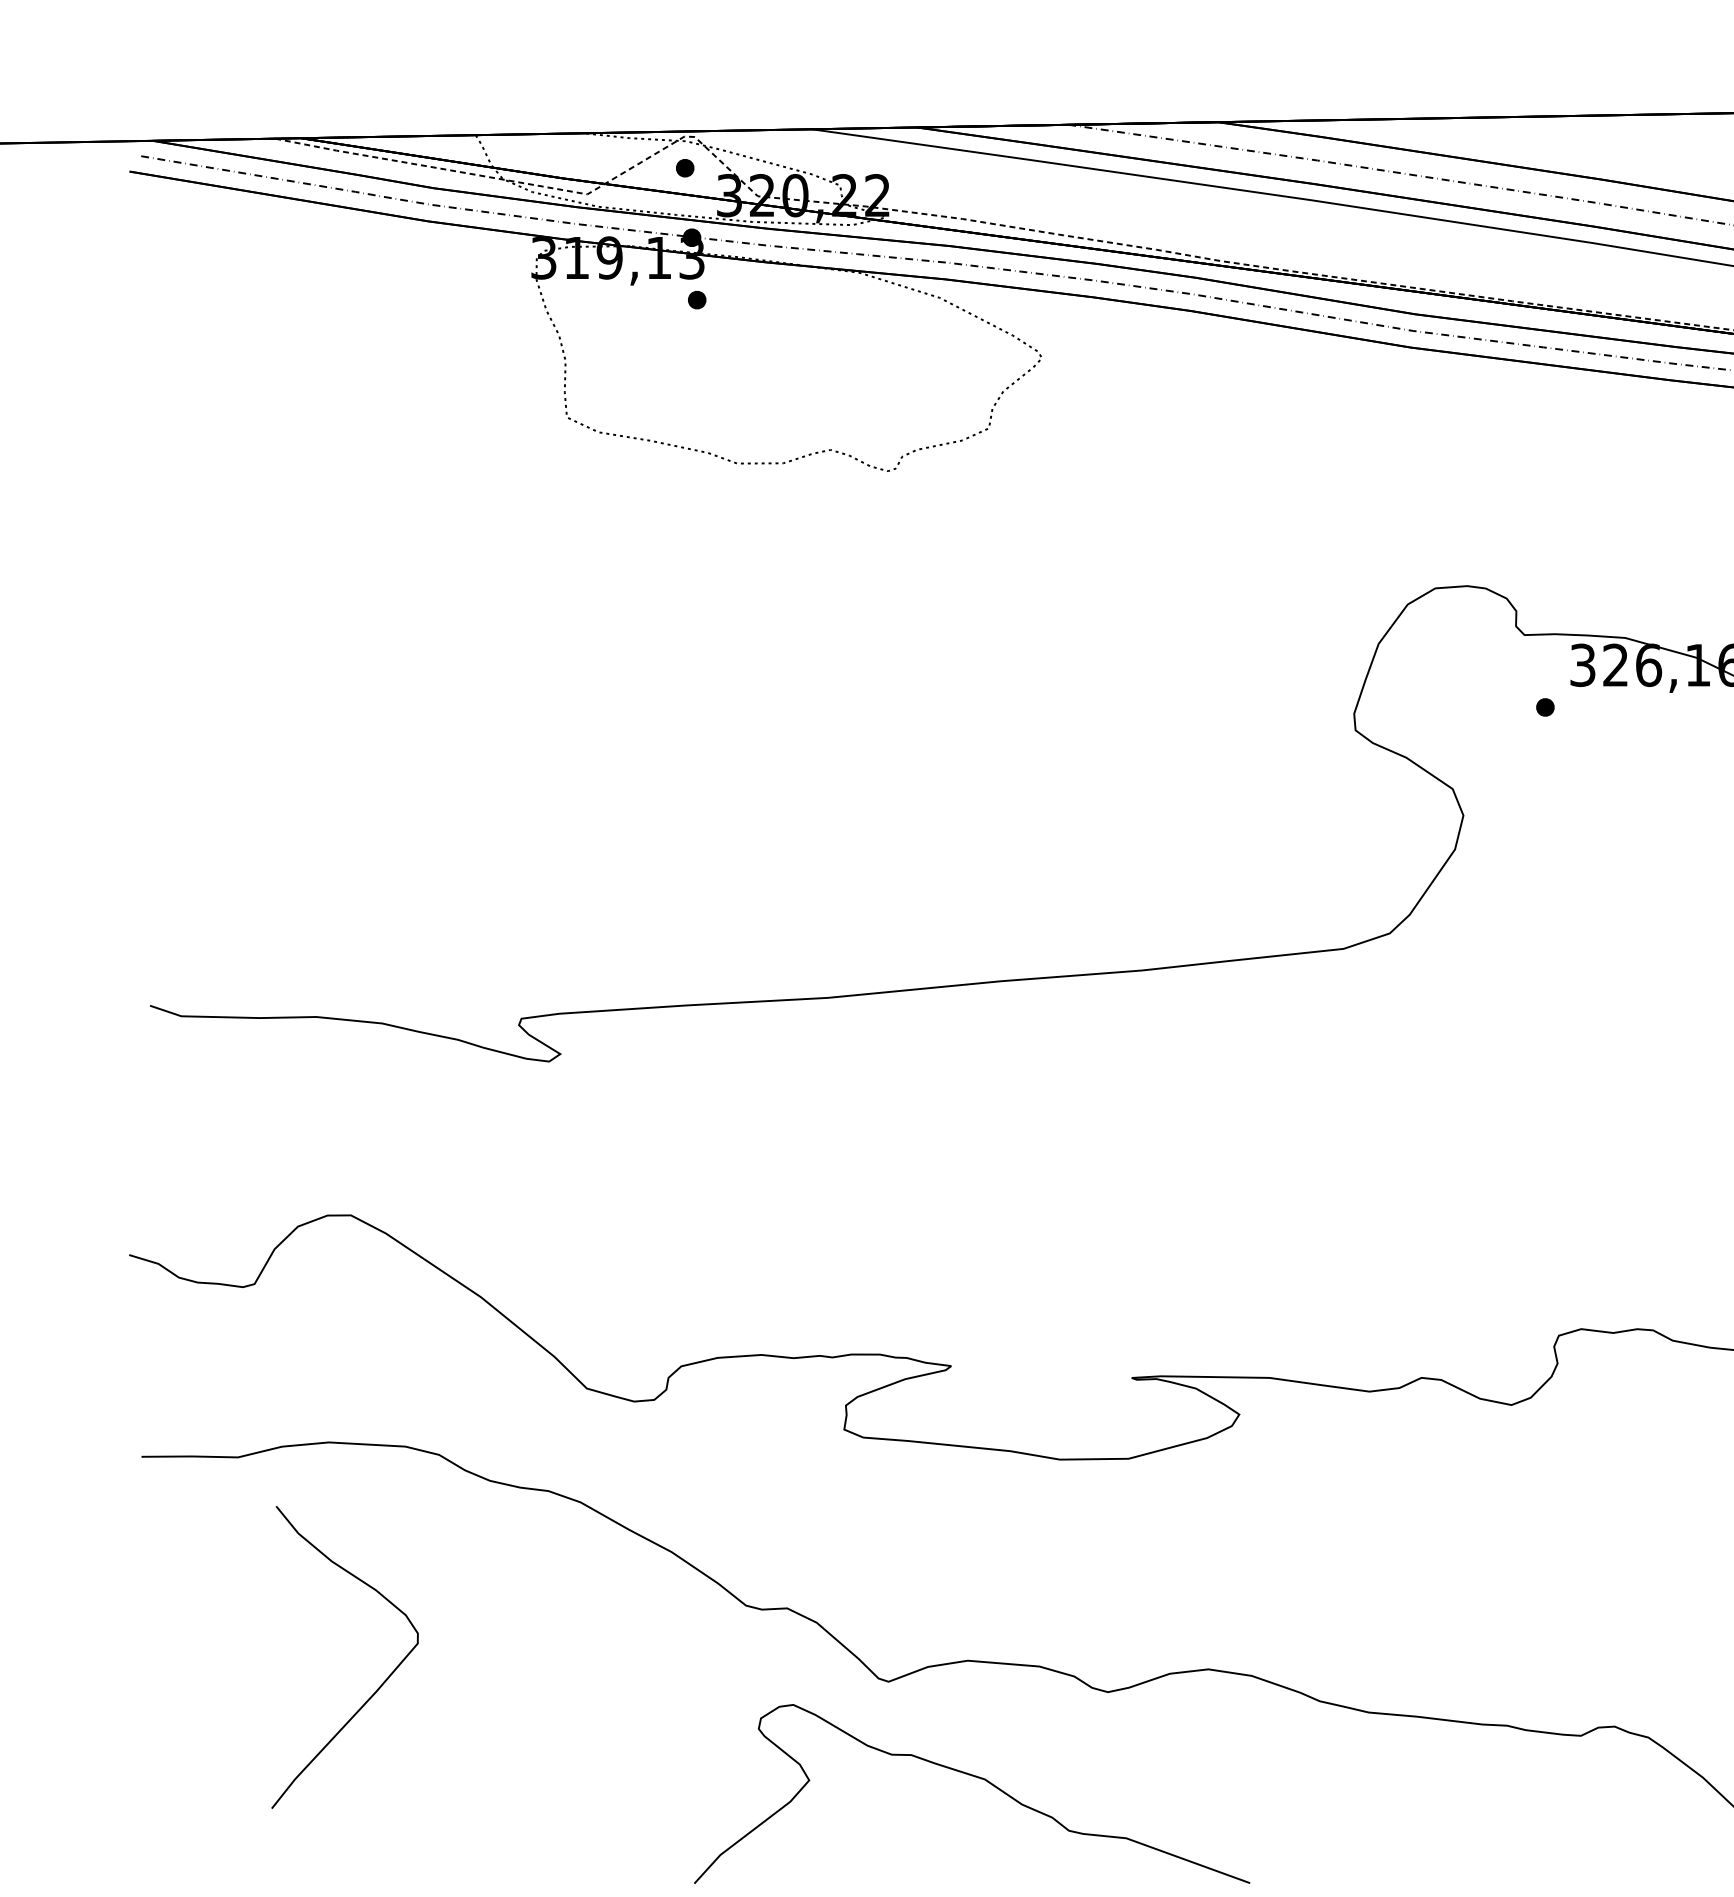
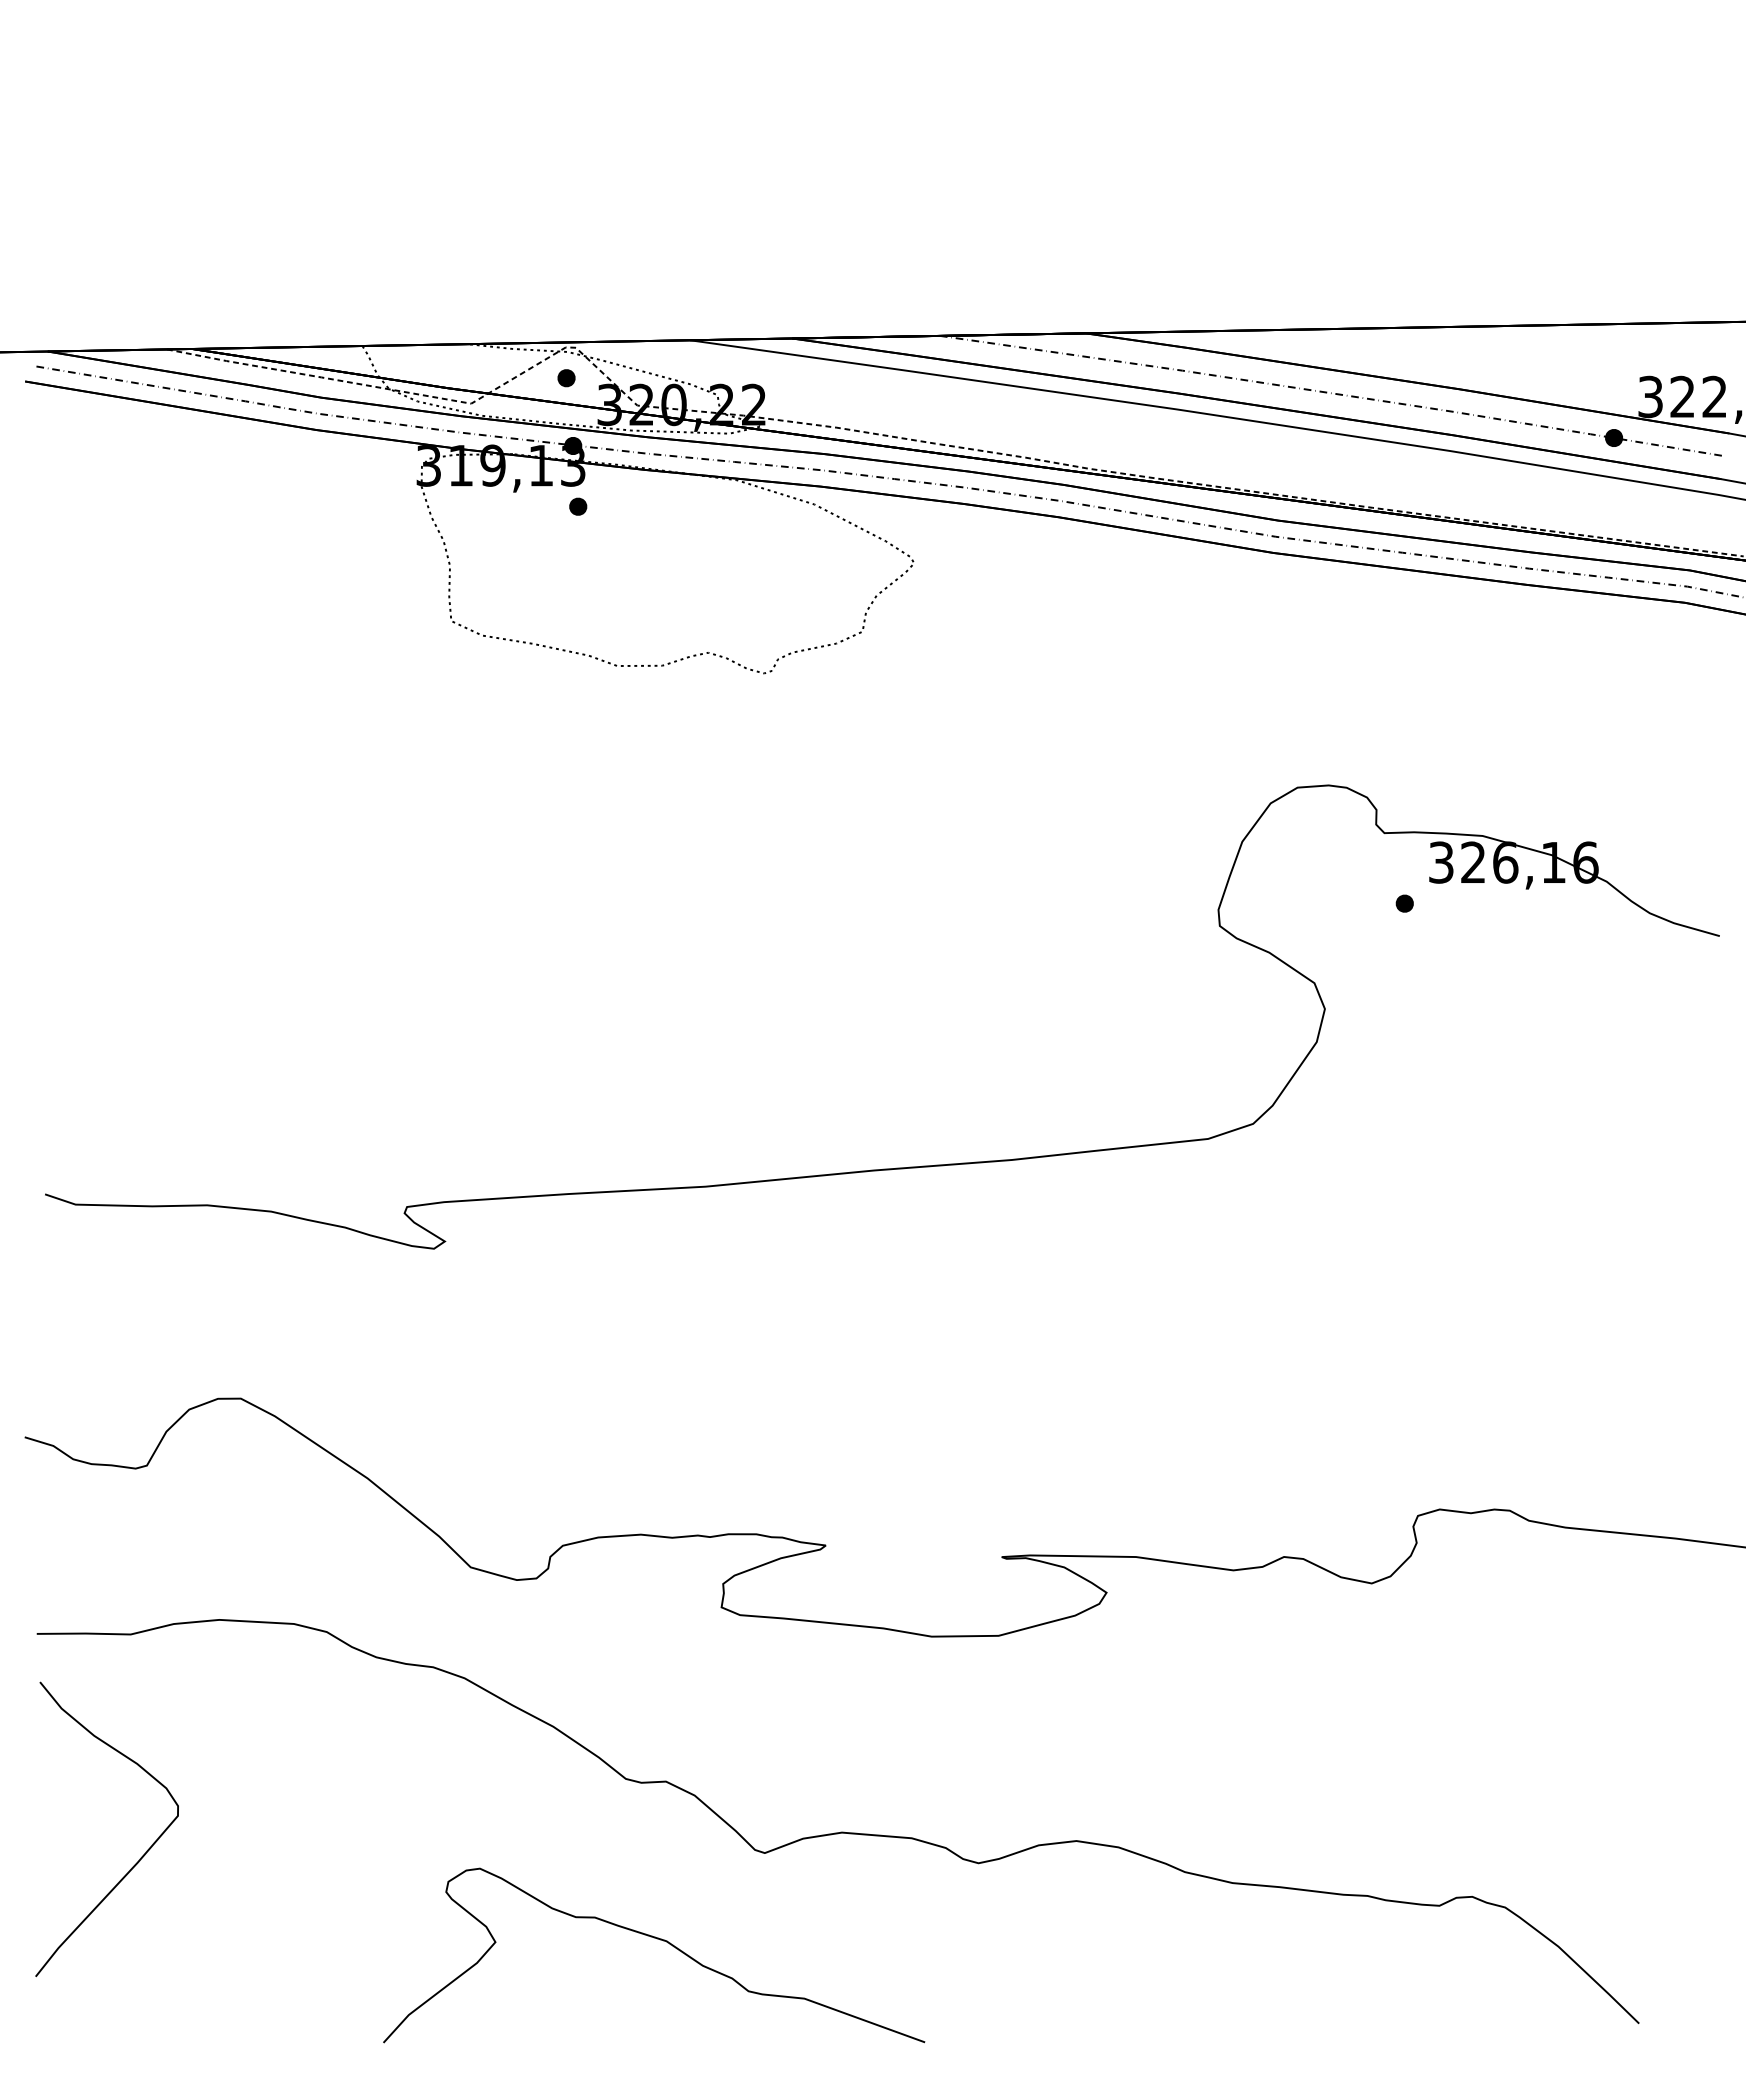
curve: (379, 1686) -> (140, 1857), moved
curve: (978, 1778) -> (660, 1940), moved

